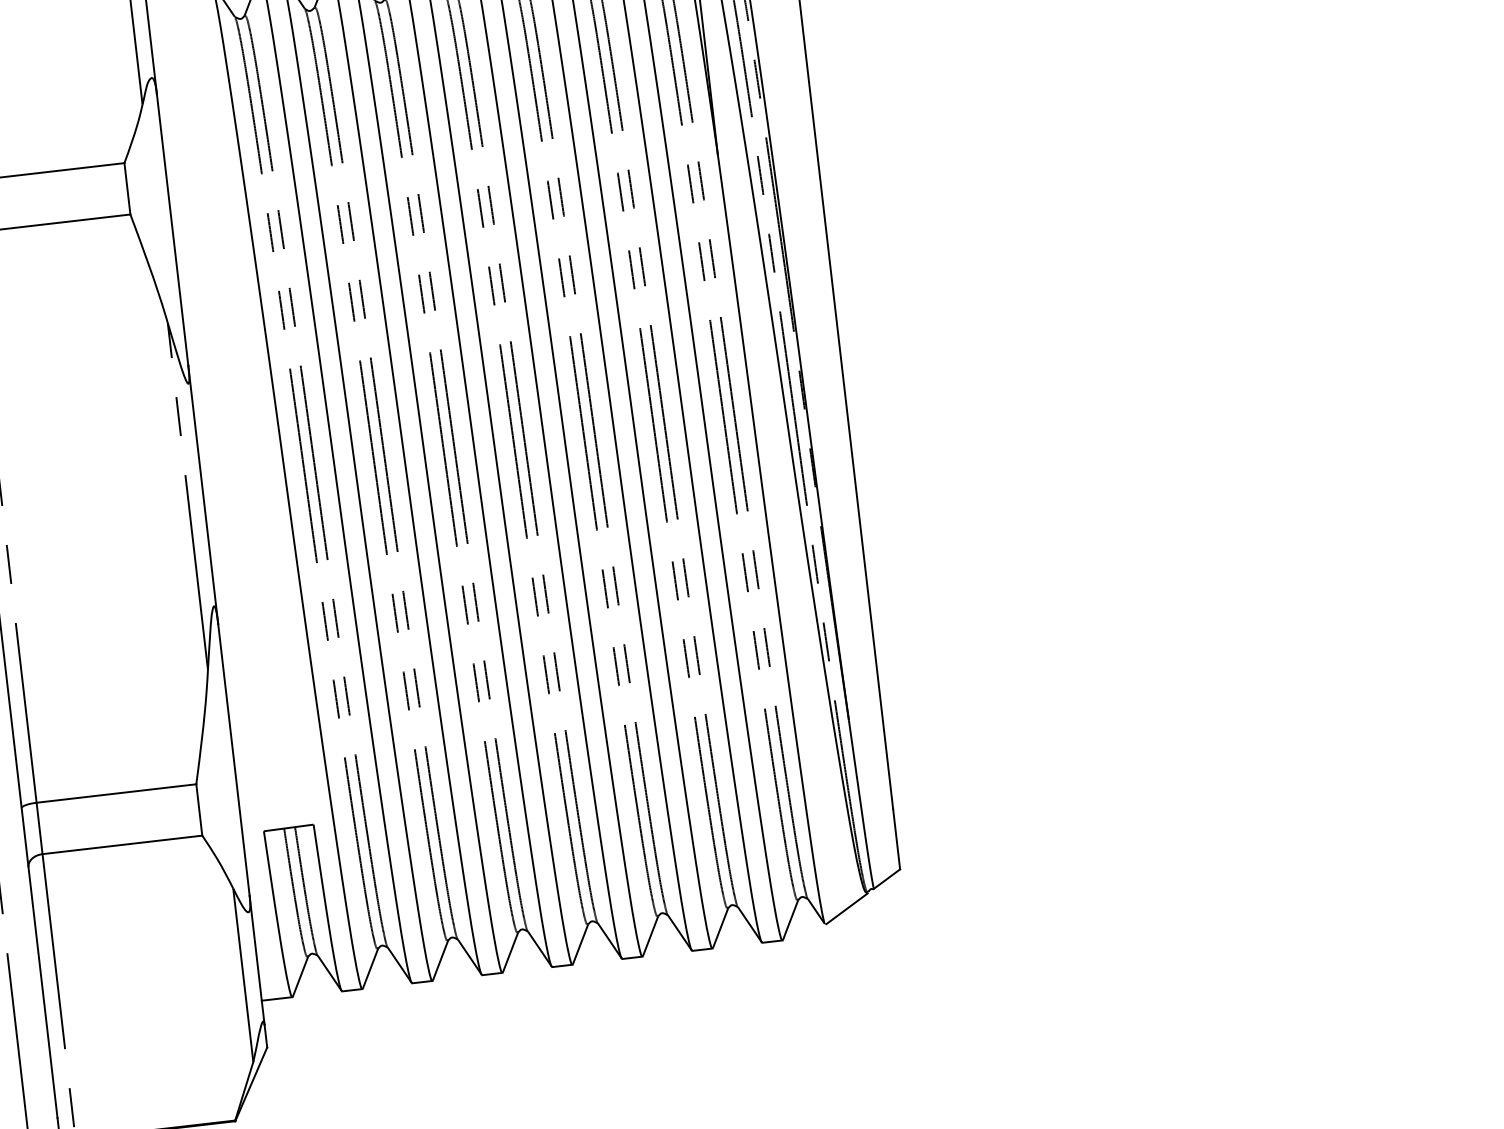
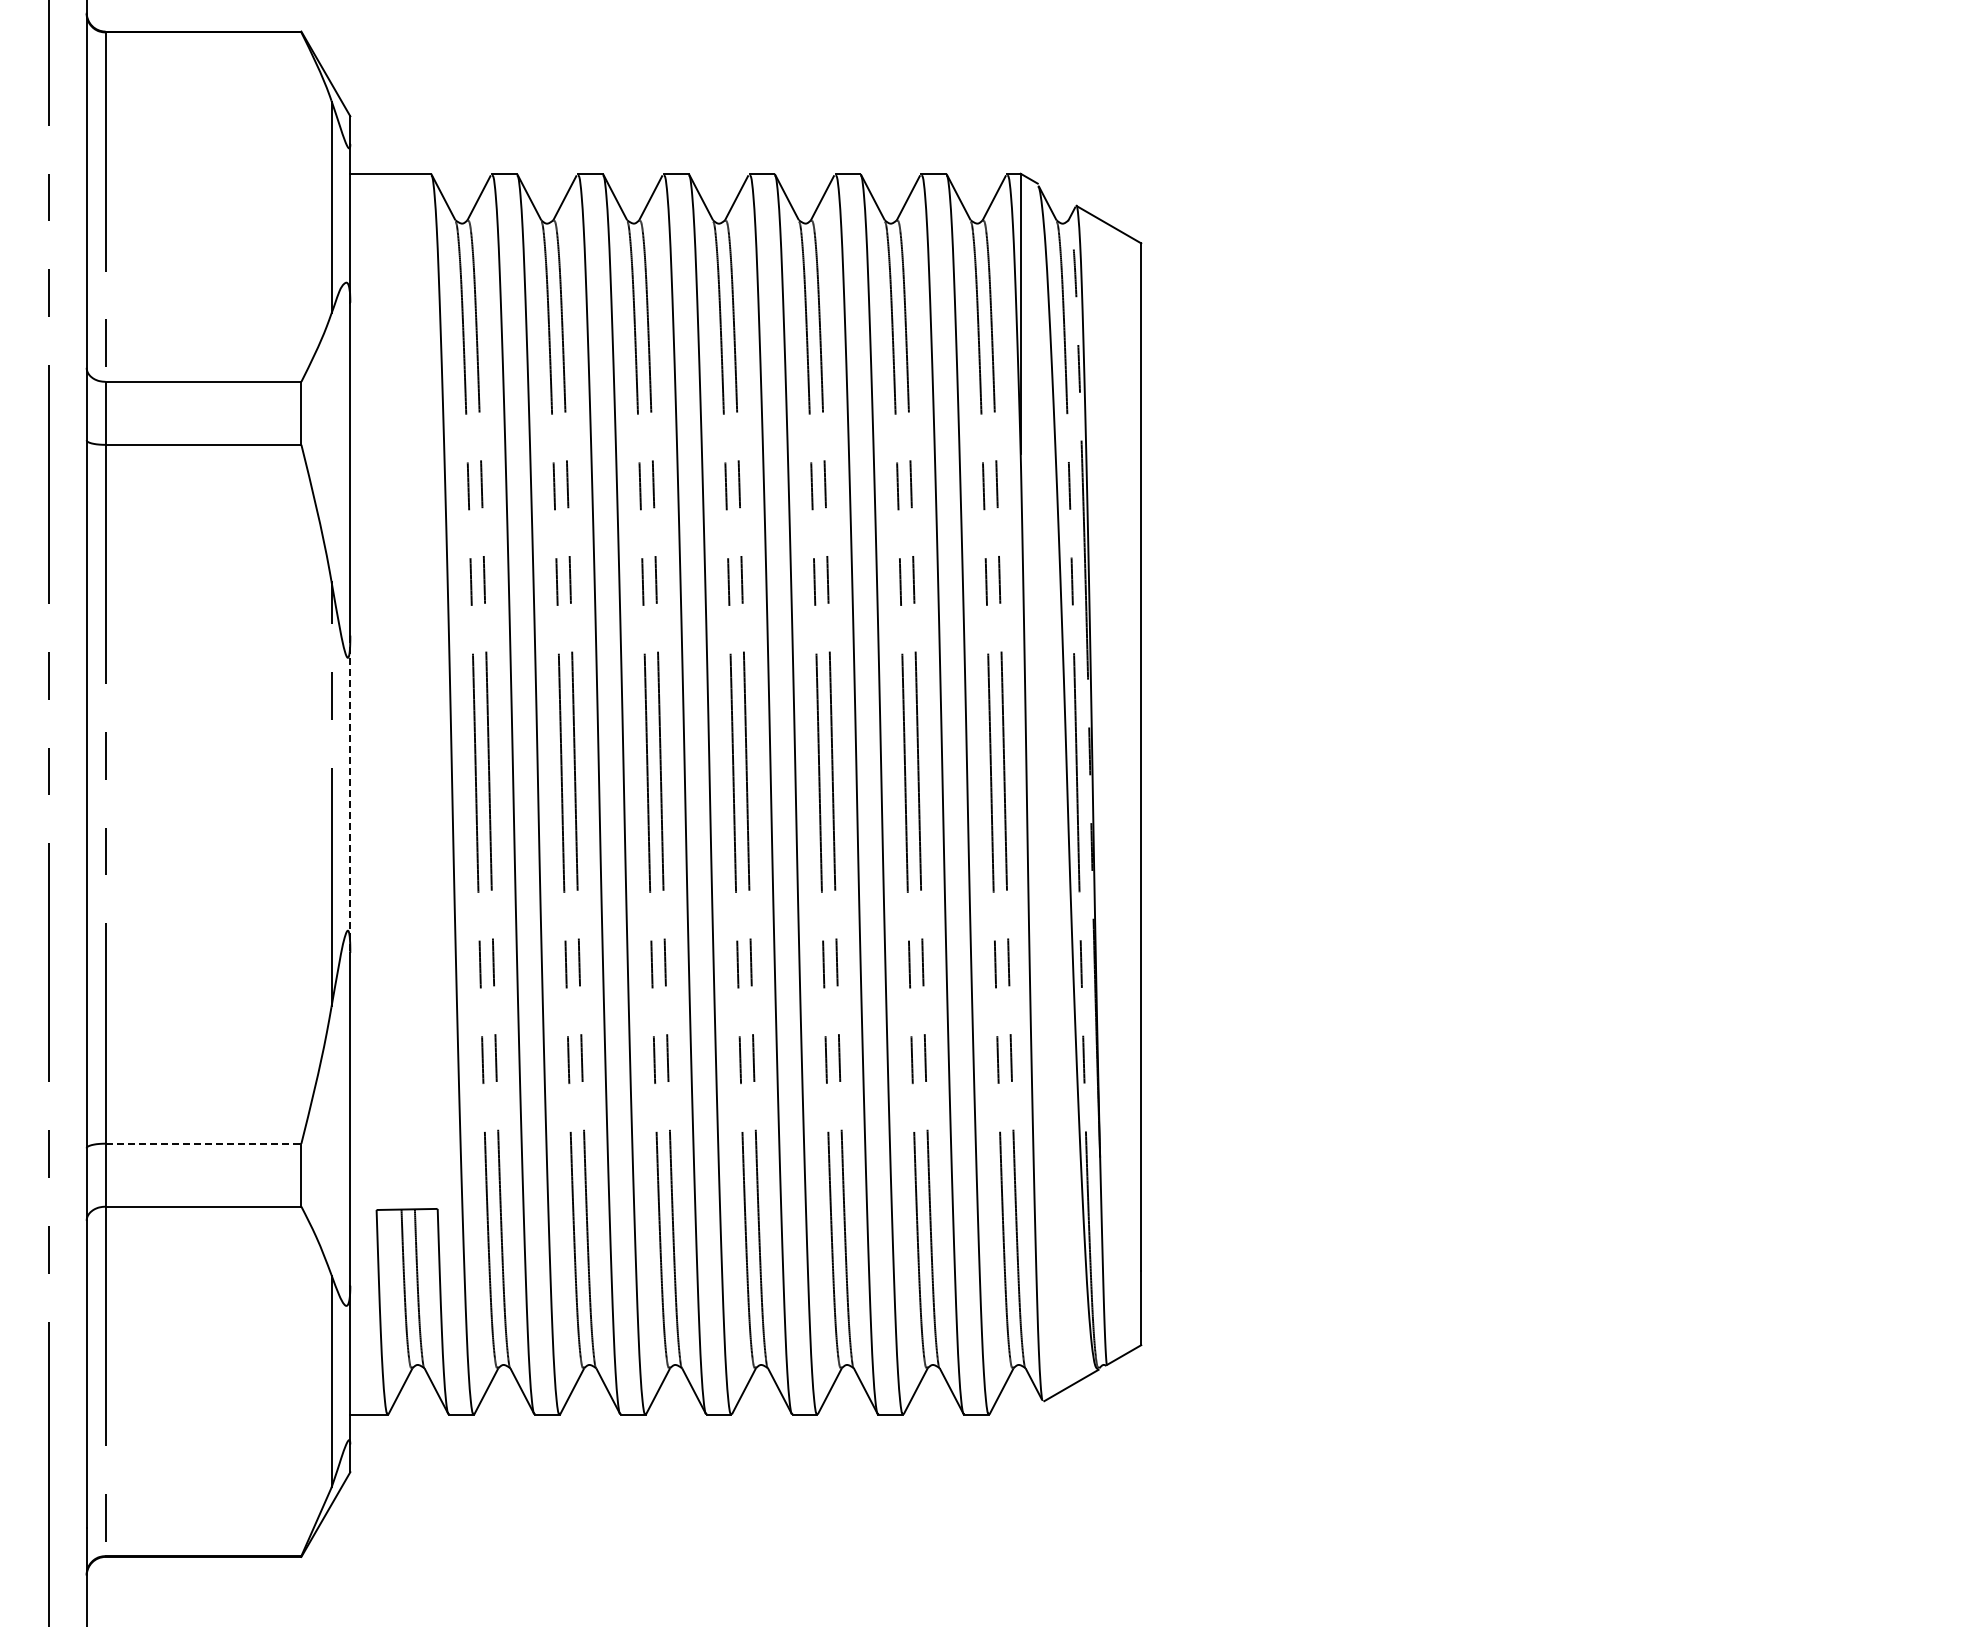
line: (203, 494) -> (350, 794), solid -> dashed
line: (116, 793) -> (203, 1143), solid -> dashed

